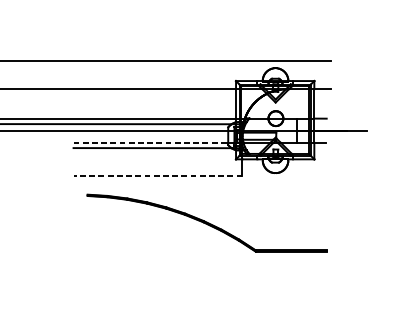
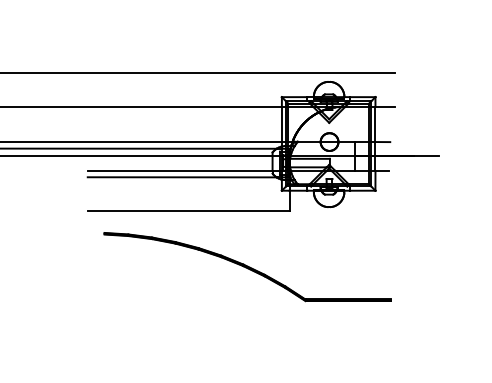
line: (151, 142) -> (180, 170), dashed -> solid
line: (157, 175) -> (188, 210), dashed -> solid

